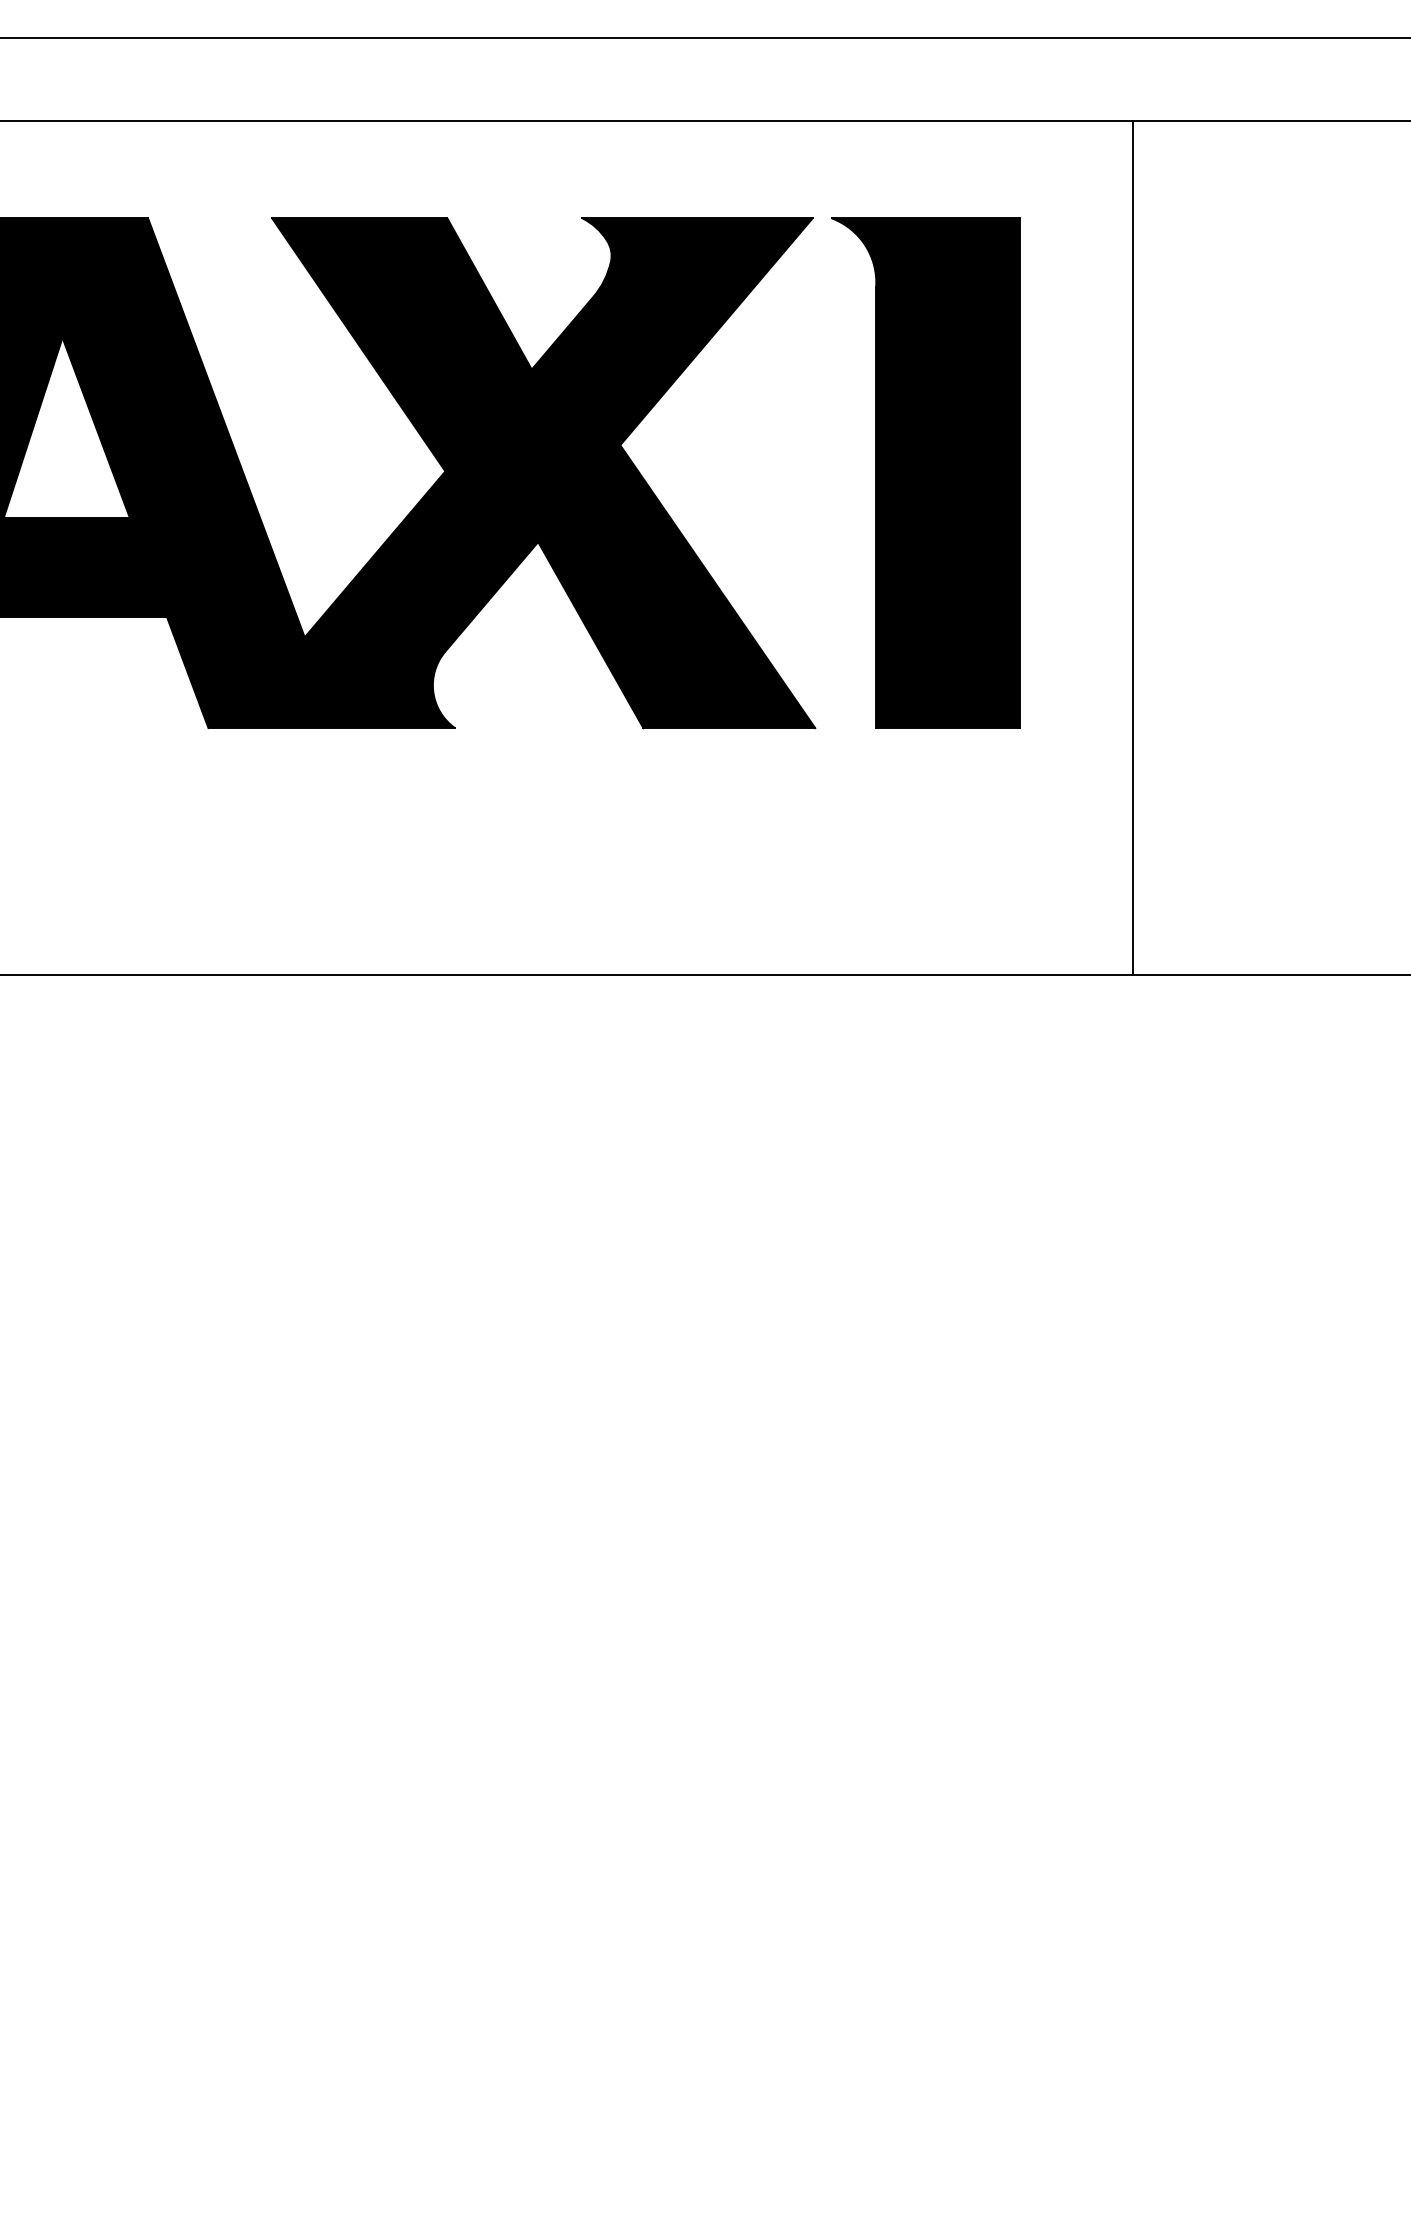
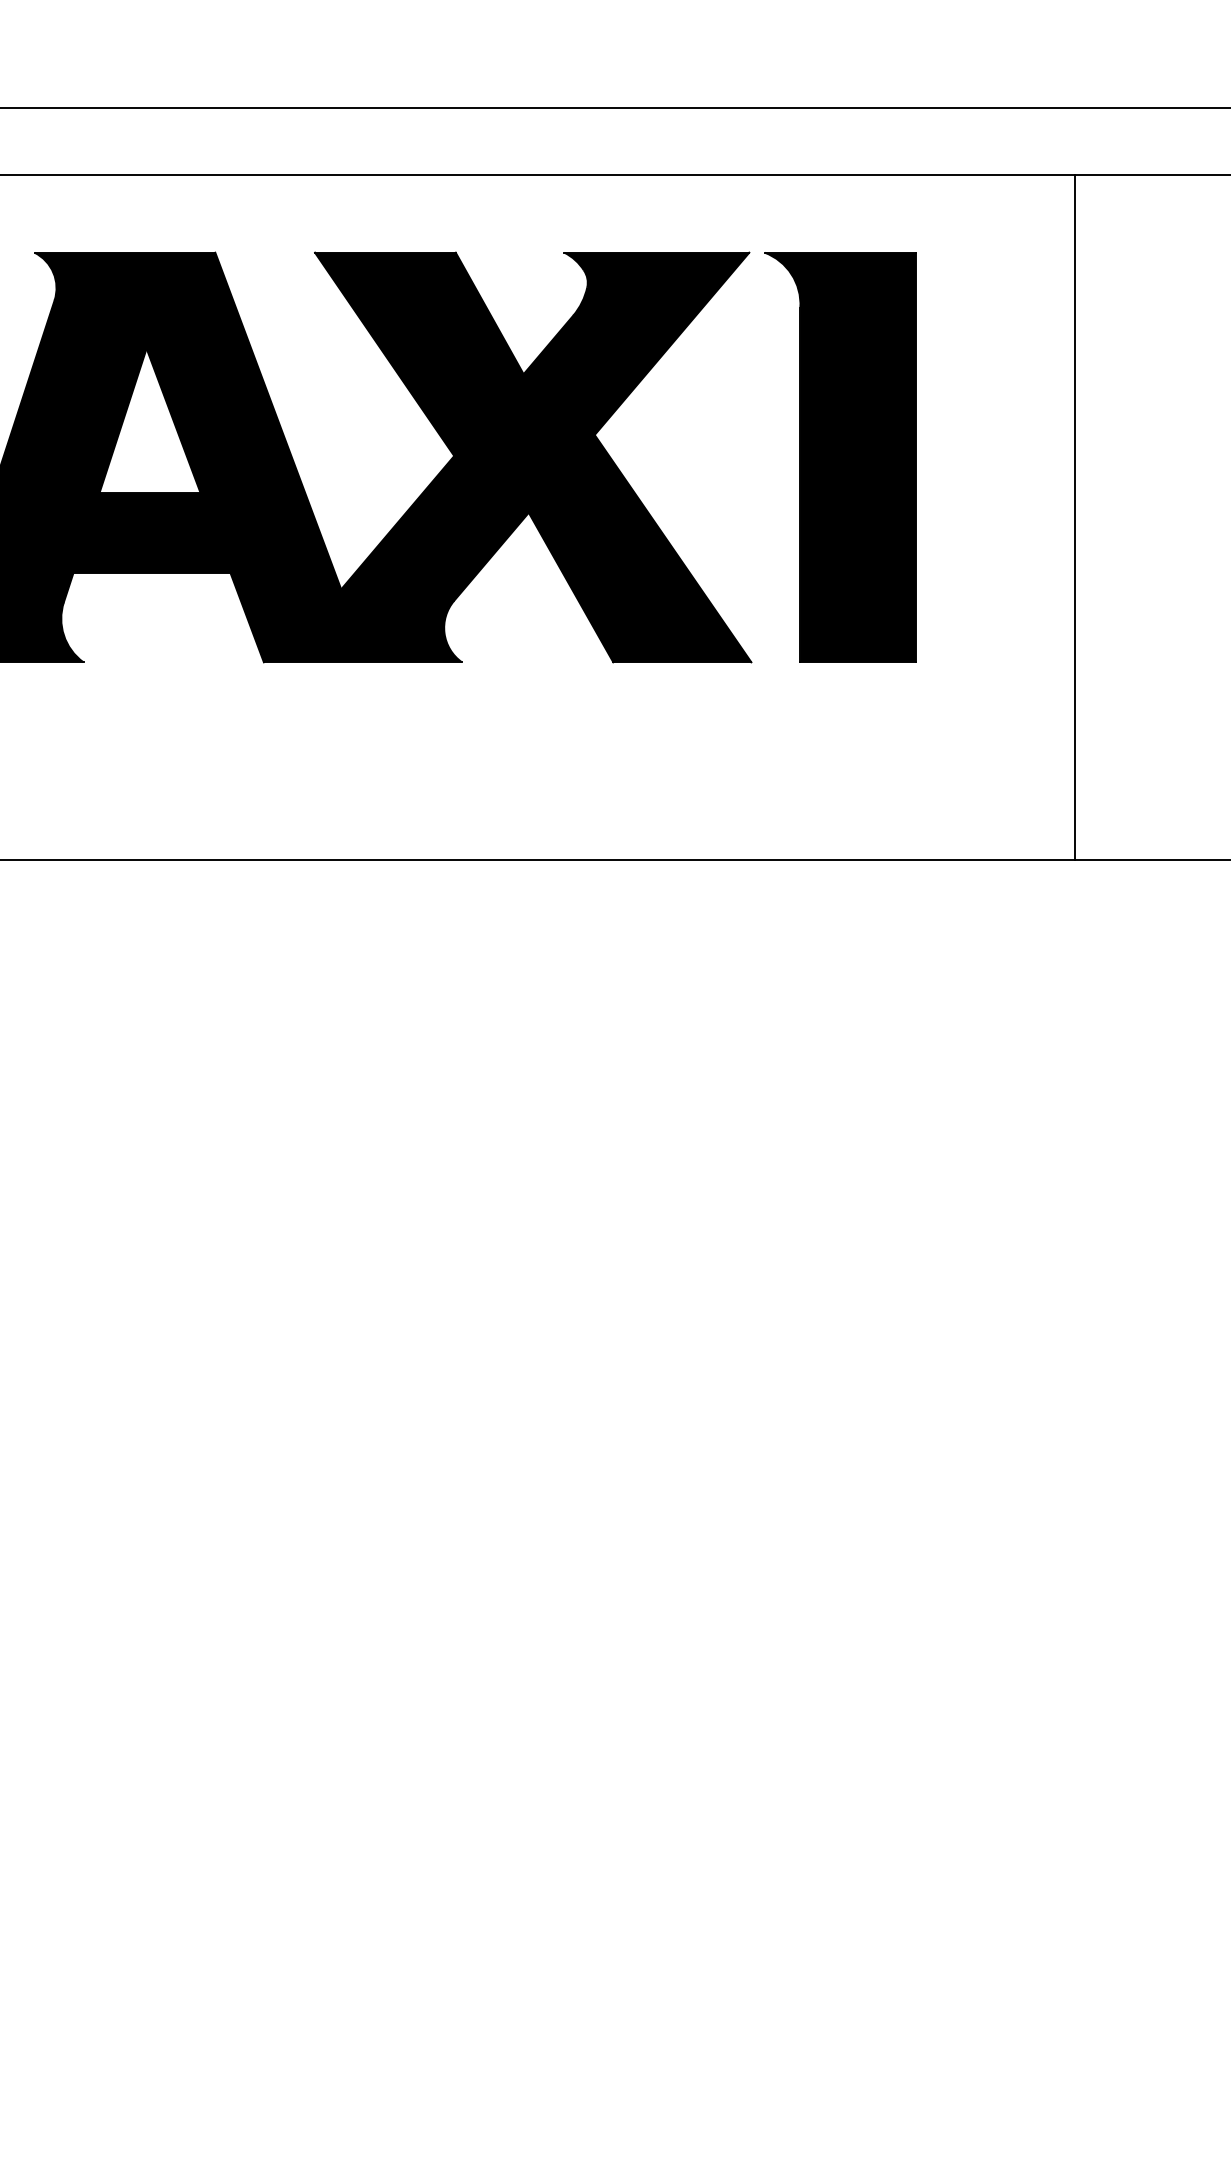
line: (1133, 547) -> (1075, 517), moved

